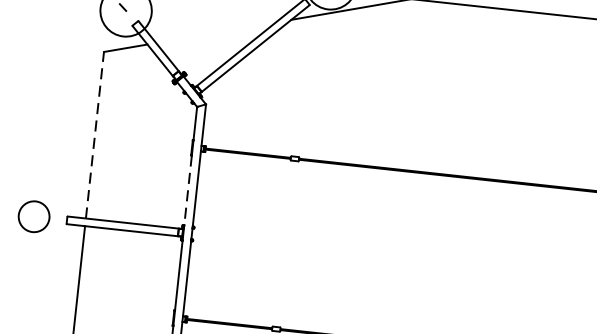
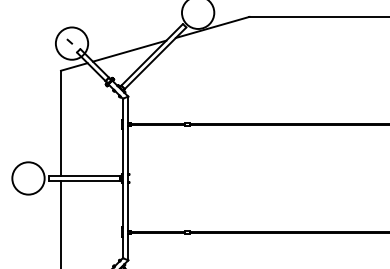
line: (215, 31) -> (129, 50), added
line: (94, 135) -> (60, 123), dashed -> solid
line: (187, 191) -> (122, 152), dashed -> solid
circle: (34, 216) -> (28, 178), size x1.67

